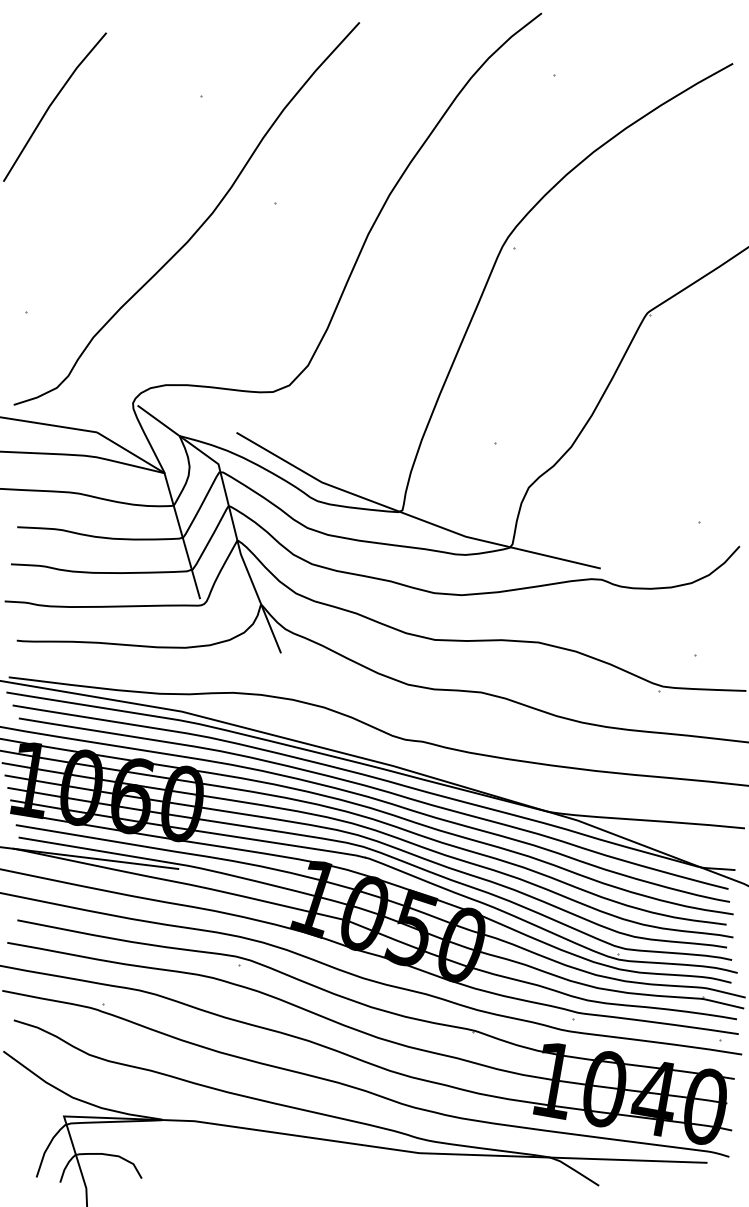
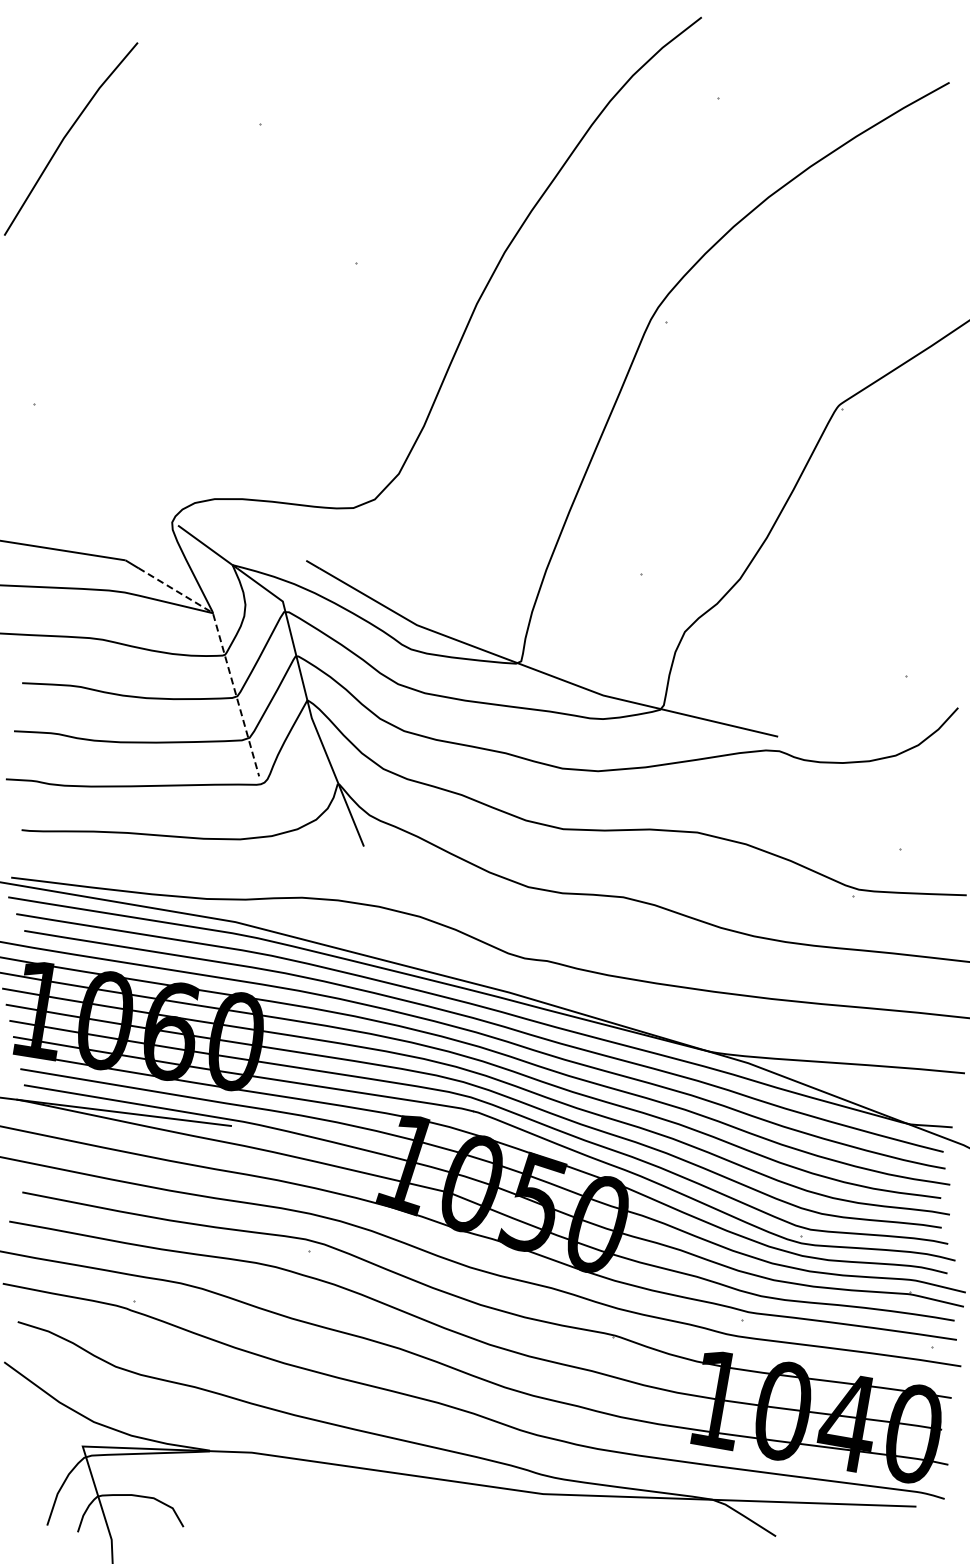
curve: (200, 225) -> (259, 292), removed
line: (173, 503) -> (224, 652), solid -> dashed

